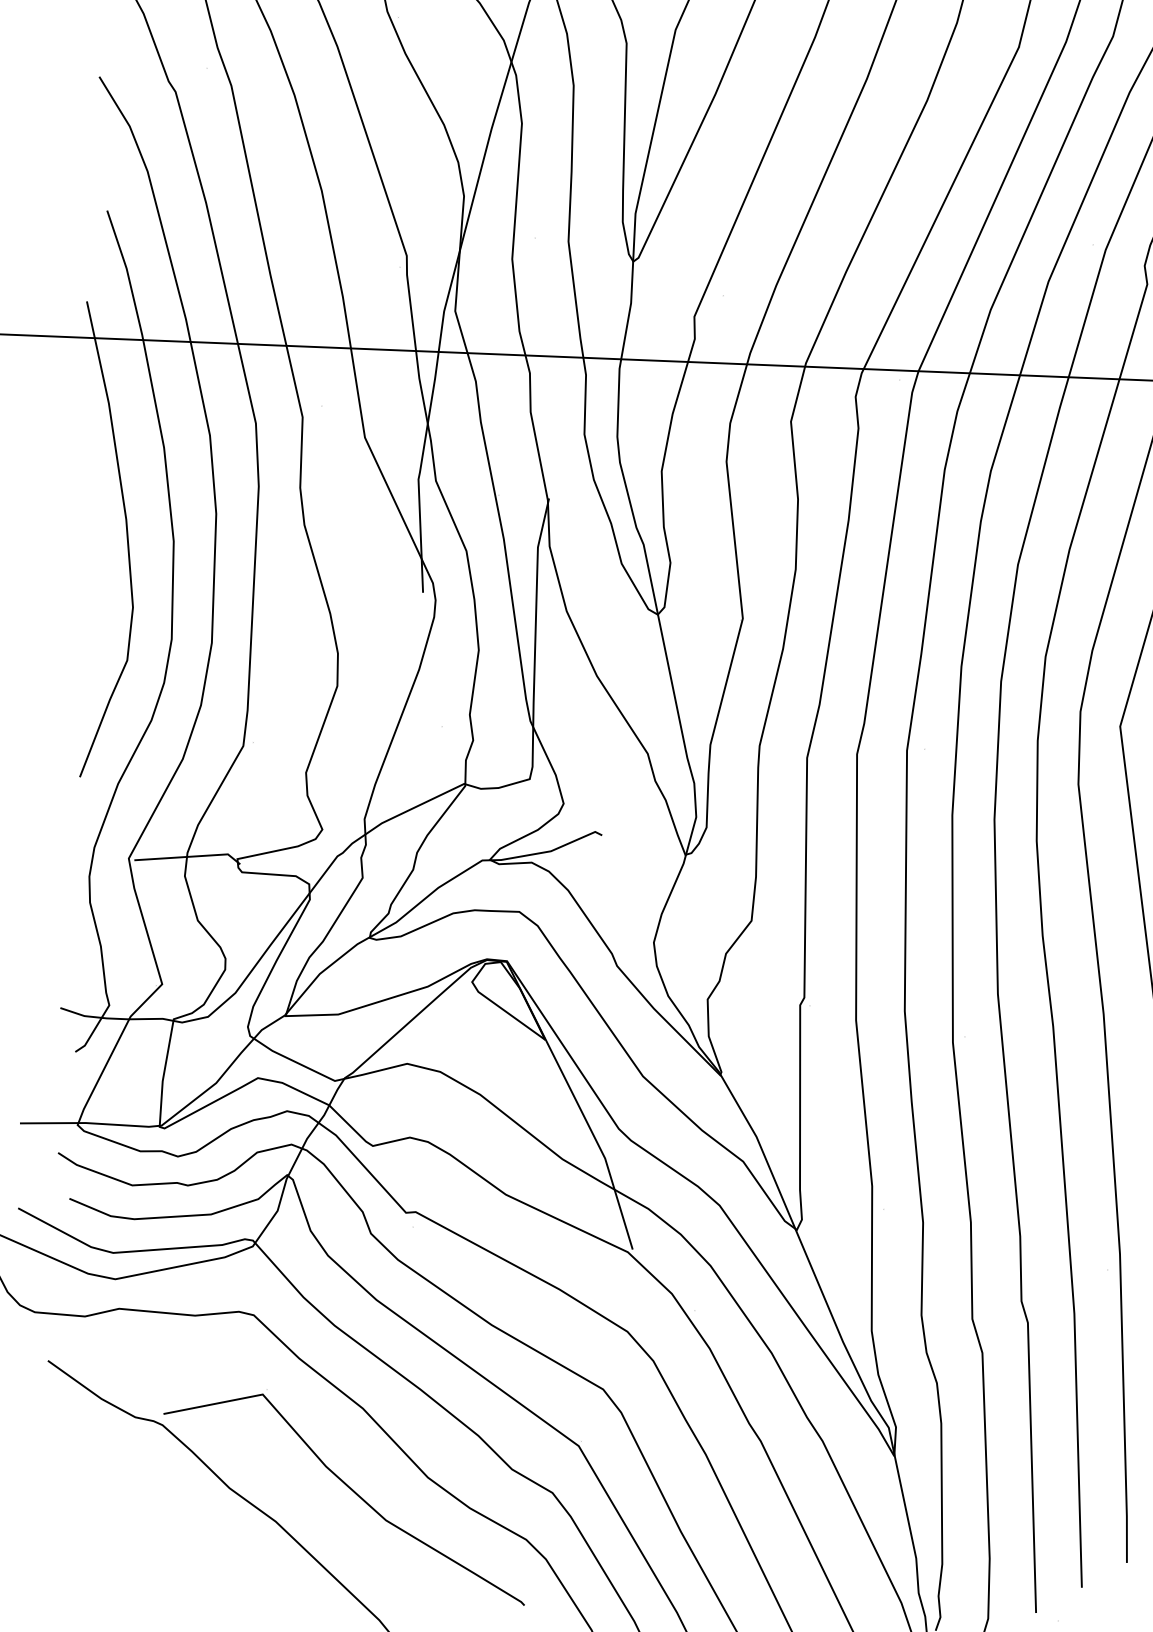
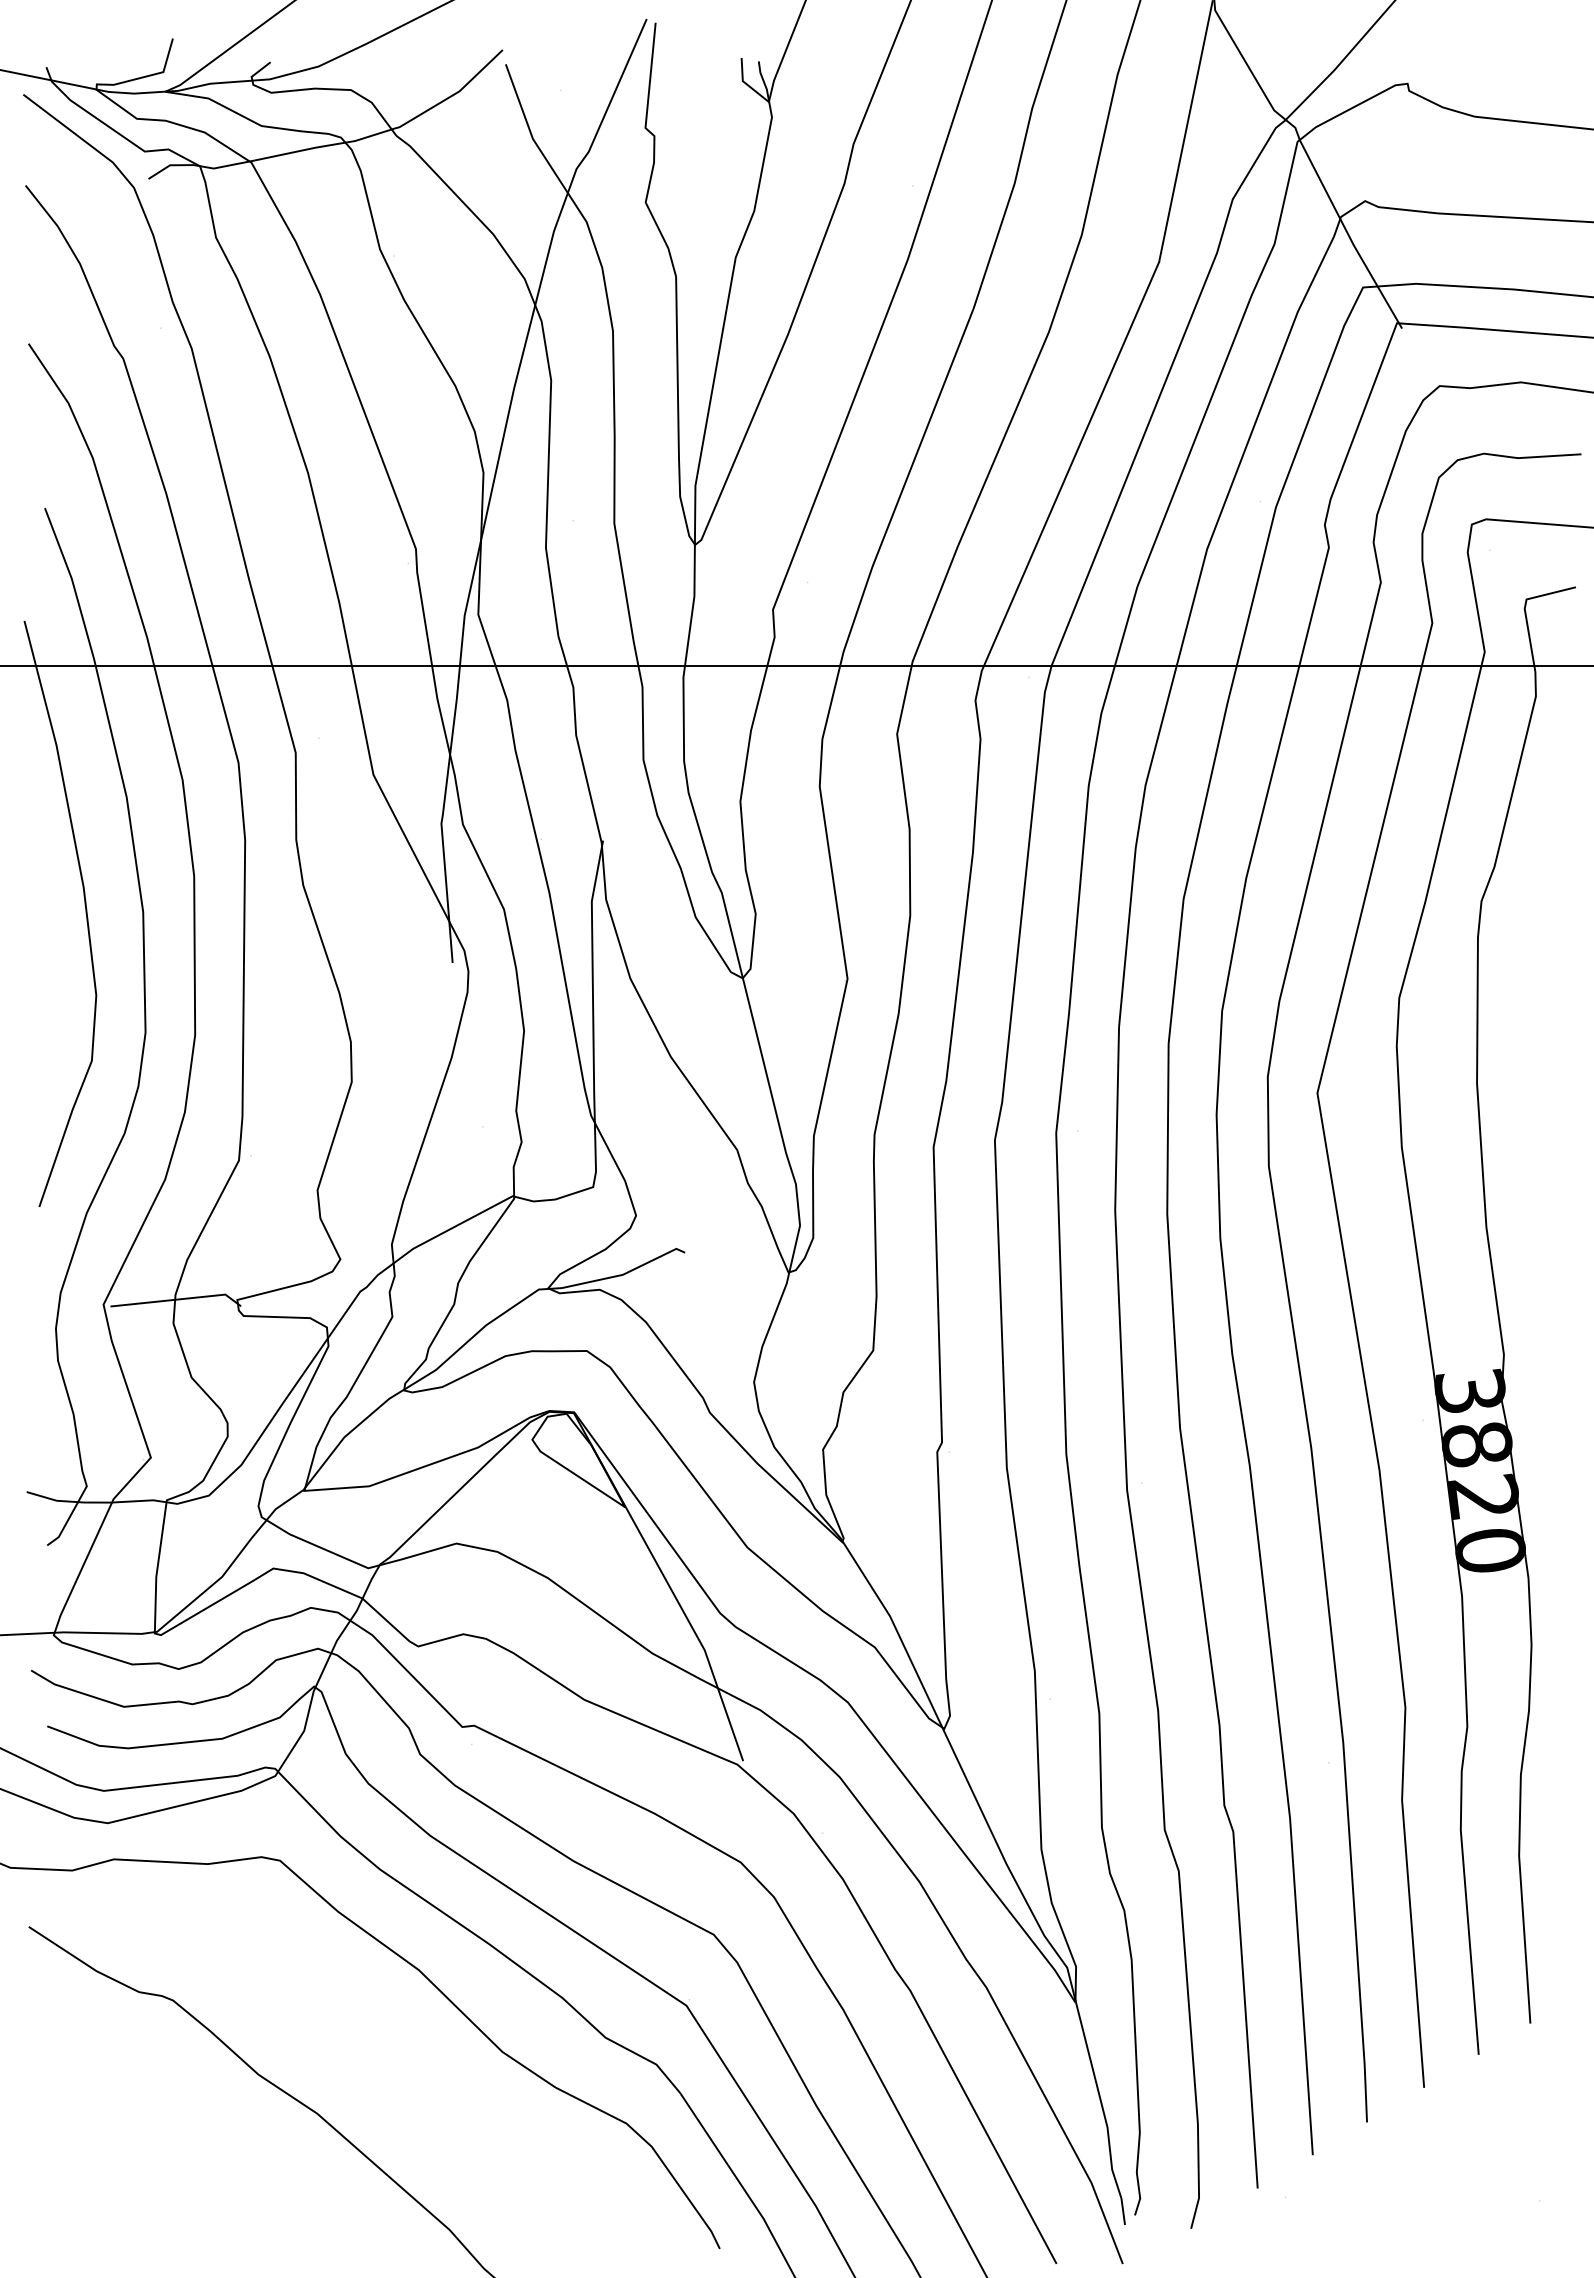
part: (350, 1489) -> (407, 2070), removed

